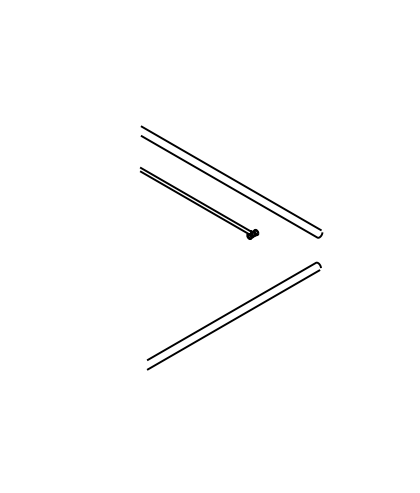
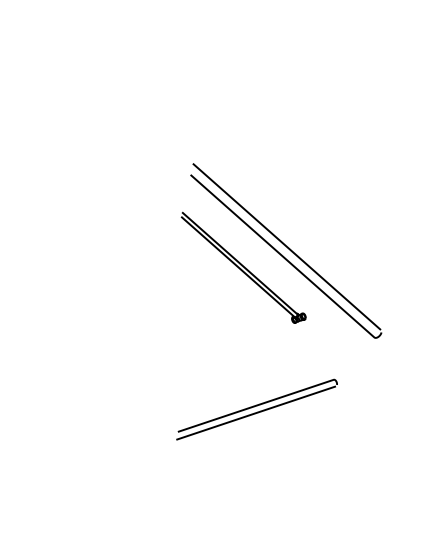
part: (233, 315) -> (256, 409), size x0.7

